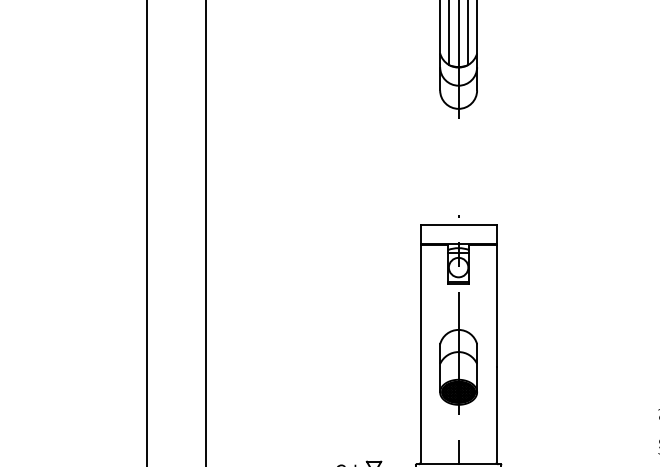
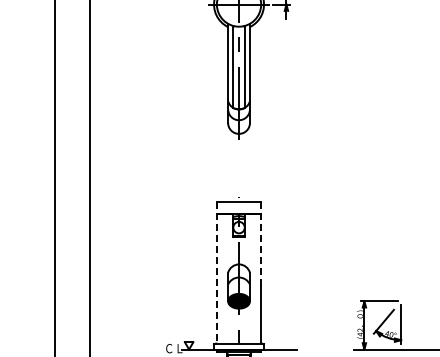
line: (496, 296) -> (261, 244), solid -> dashed
line: (420, 343) -> (216, 272), solid -> dashed

